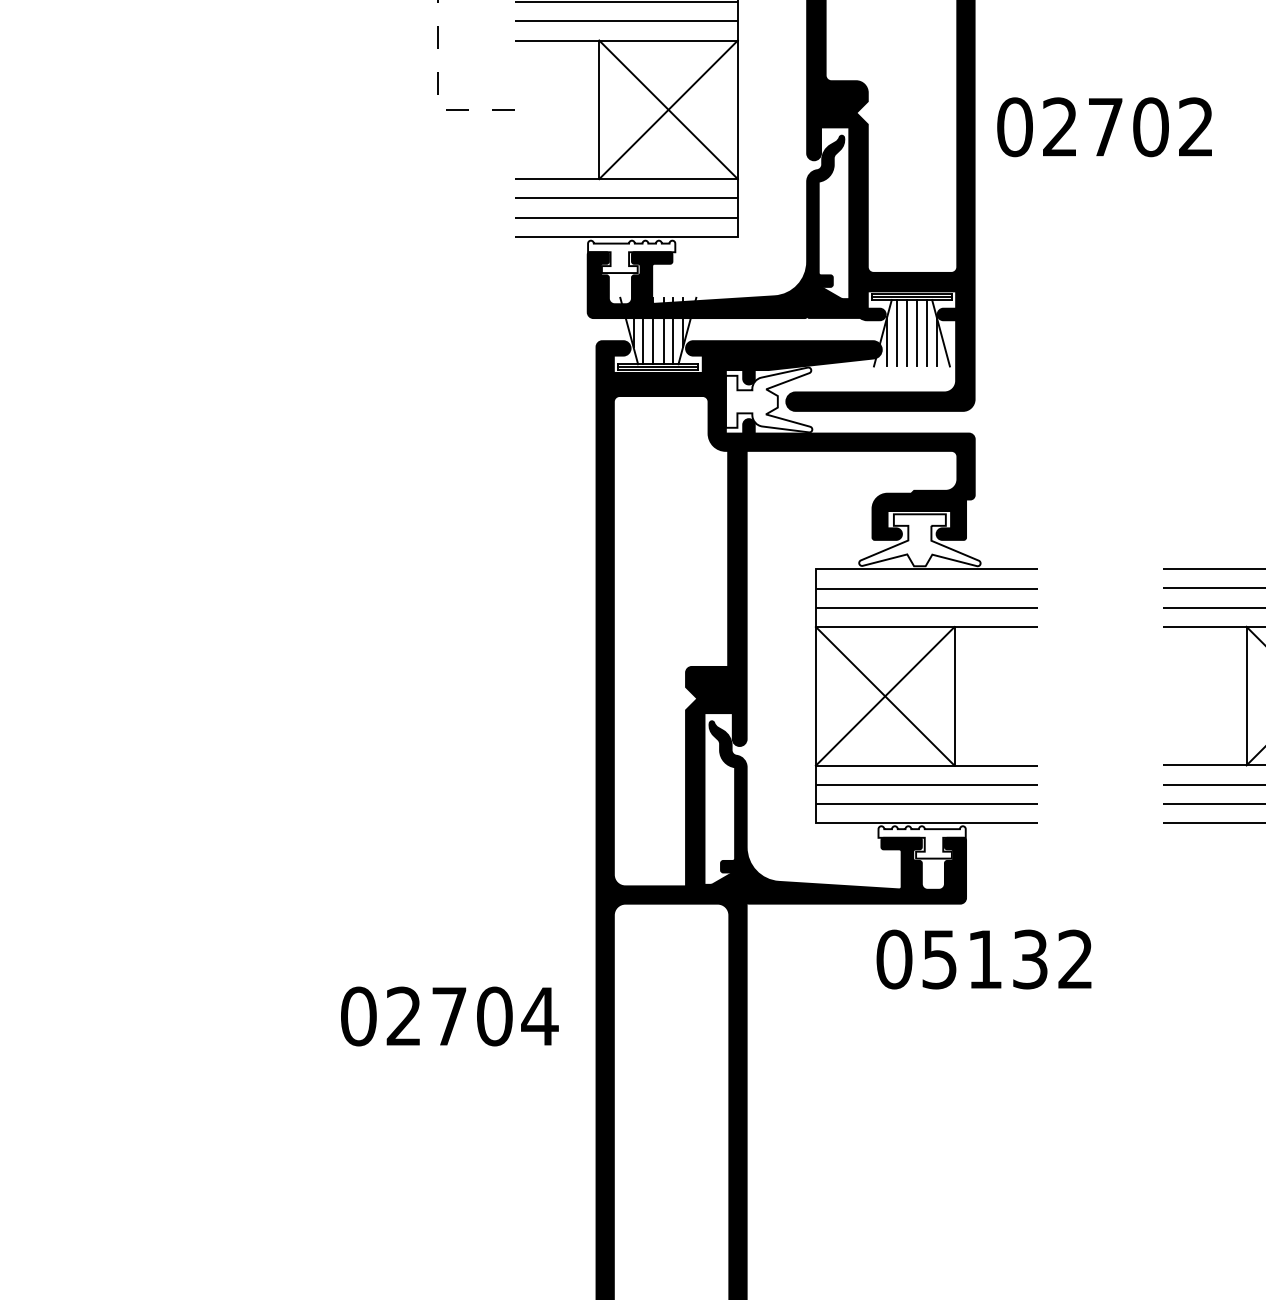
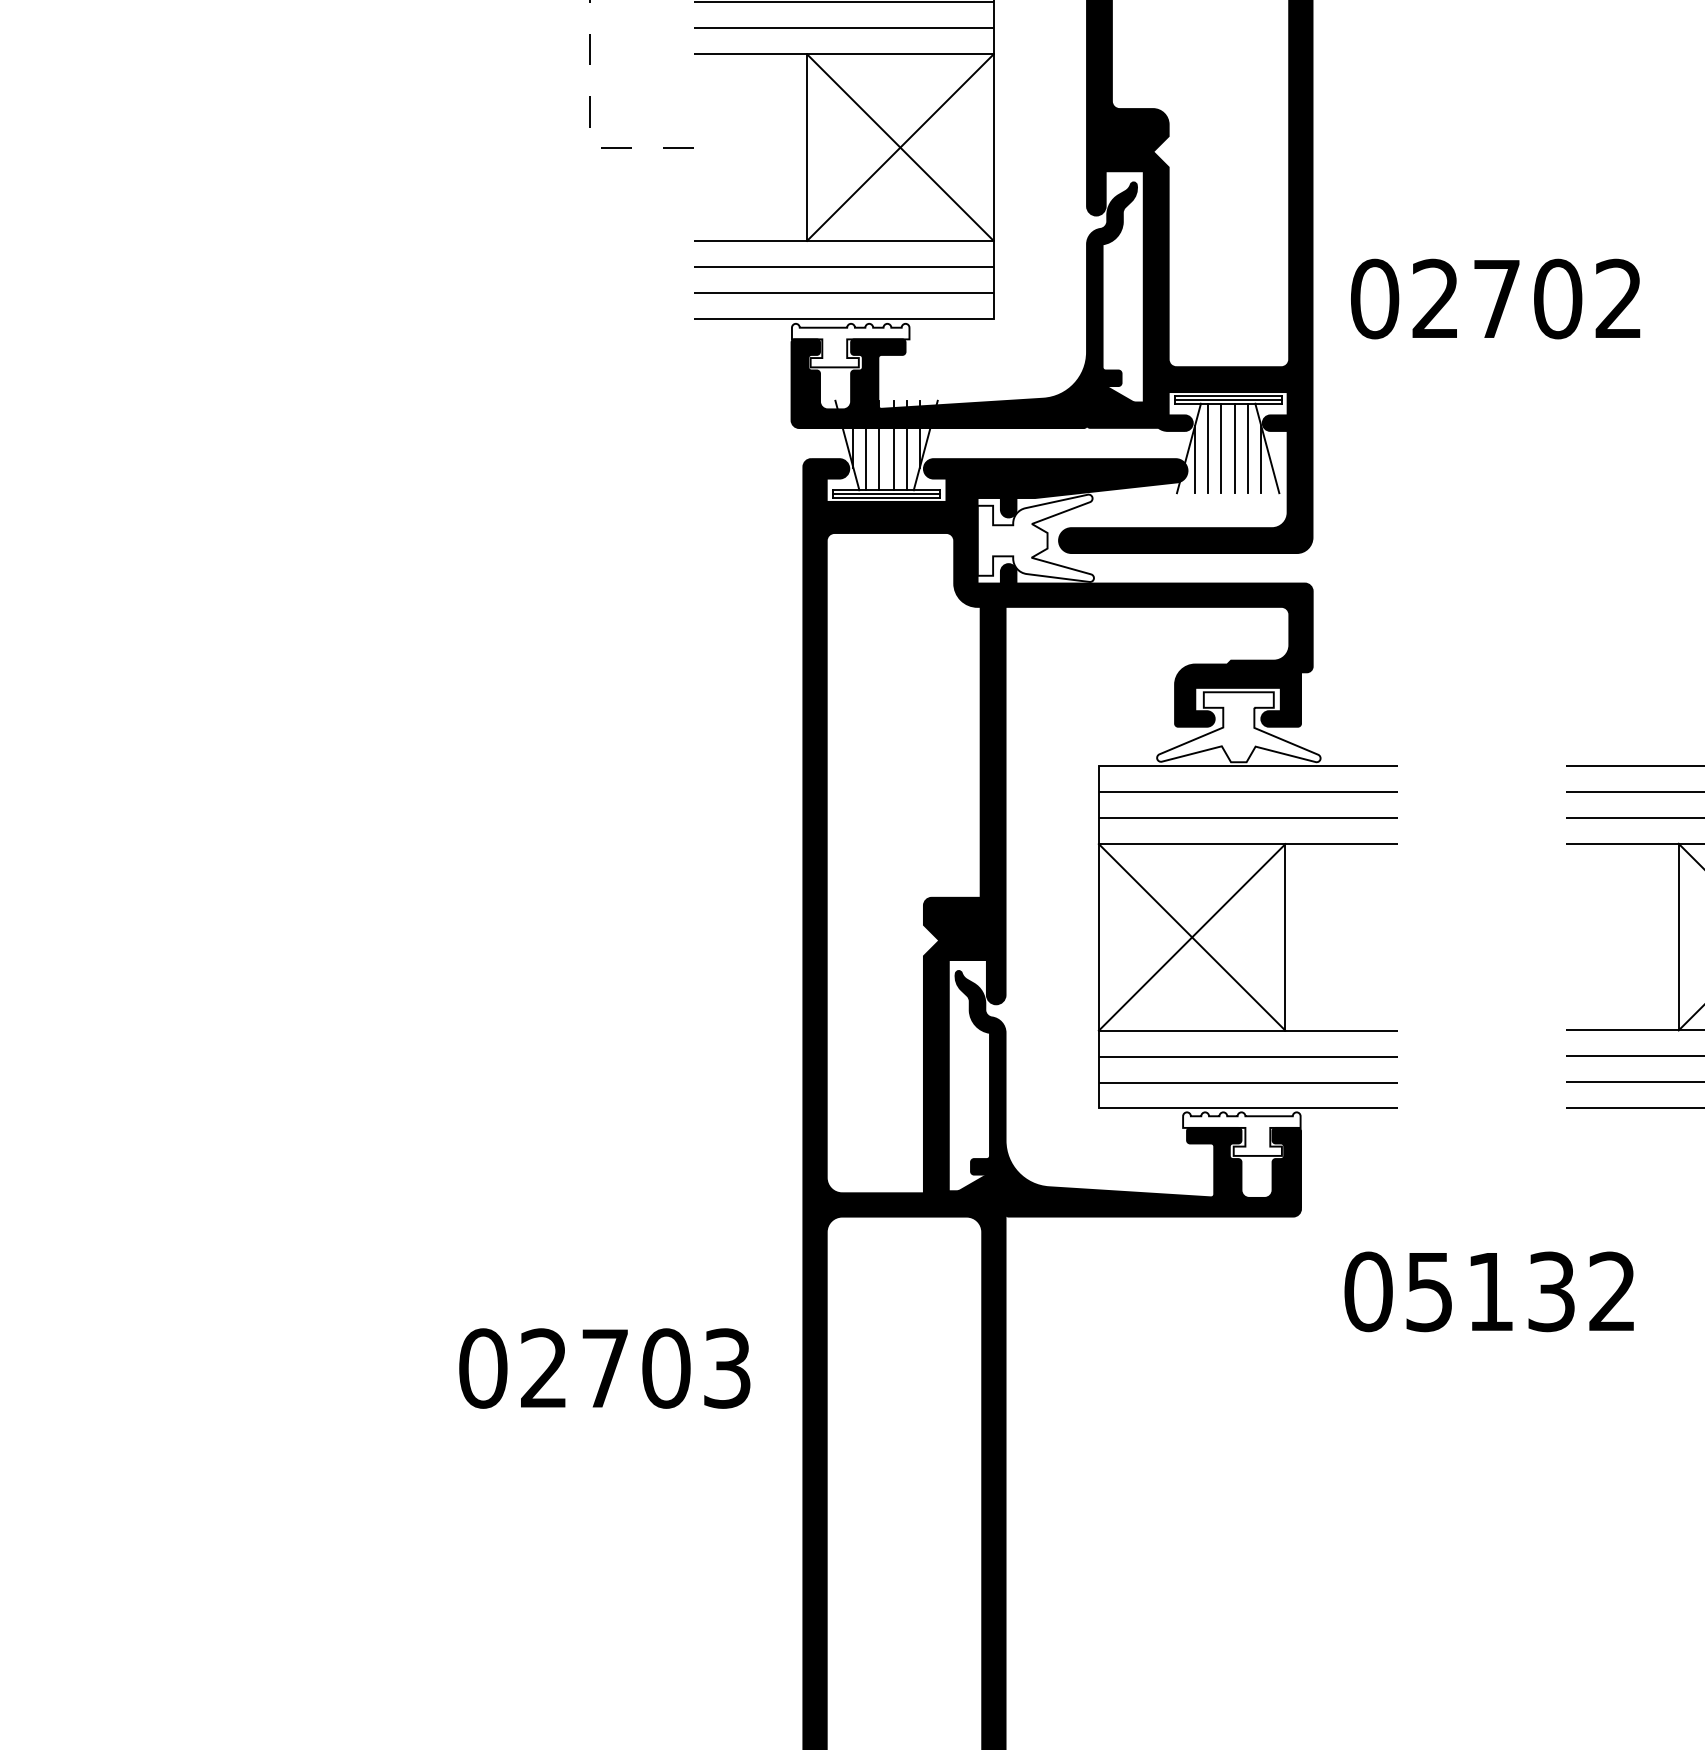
text: (1104, 126) -> (1495, 298), moved
text: (983, 959) -> (1488, 1291), moved
text: (539, 1016) -> (726, 1368), 02704 -> 02703

